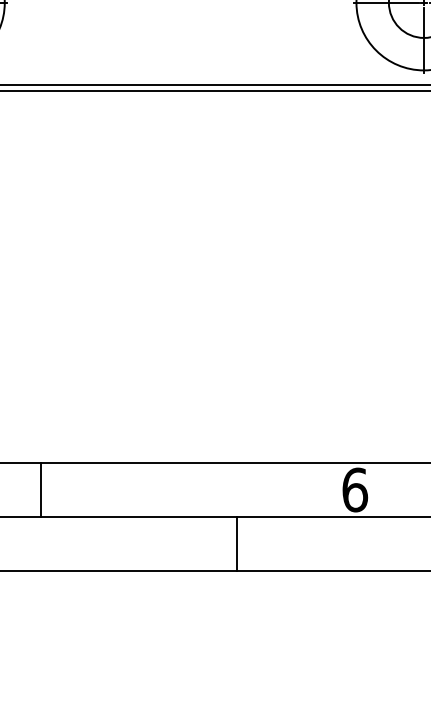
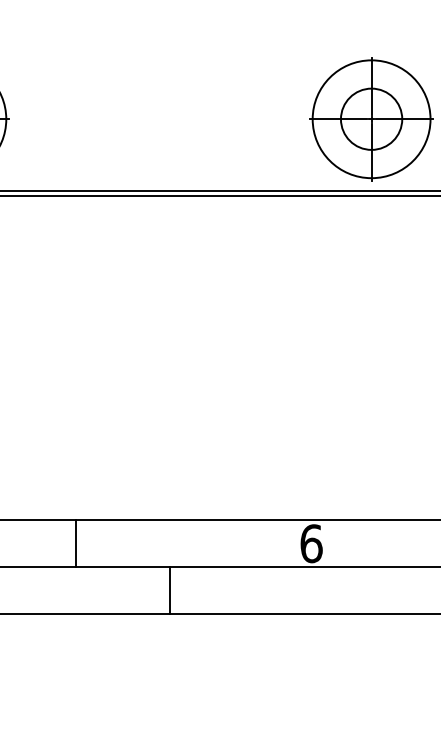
line: (41, 489) -> (76, 543), moved
line: (236, 543) -> (170, 590), moved

